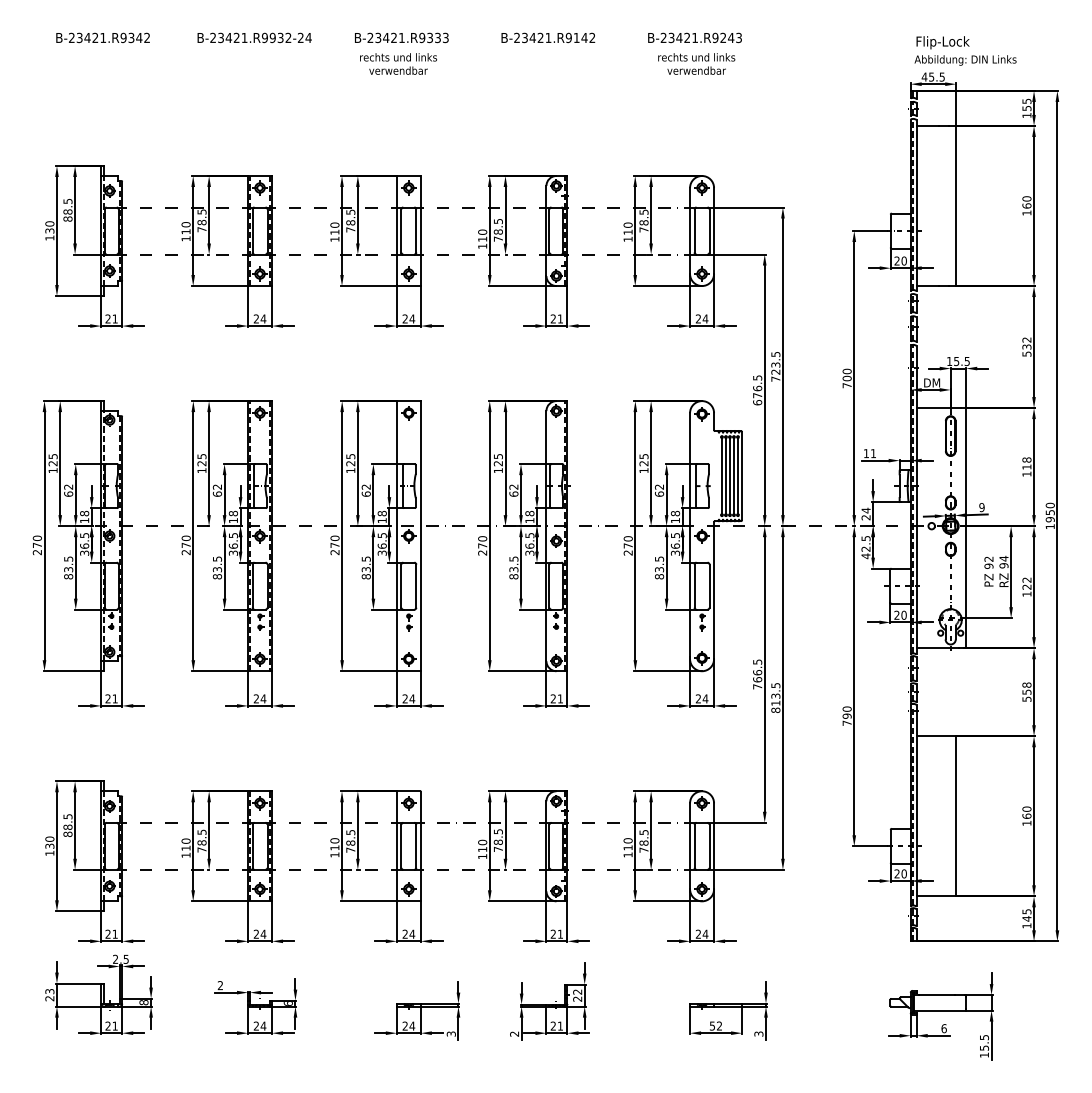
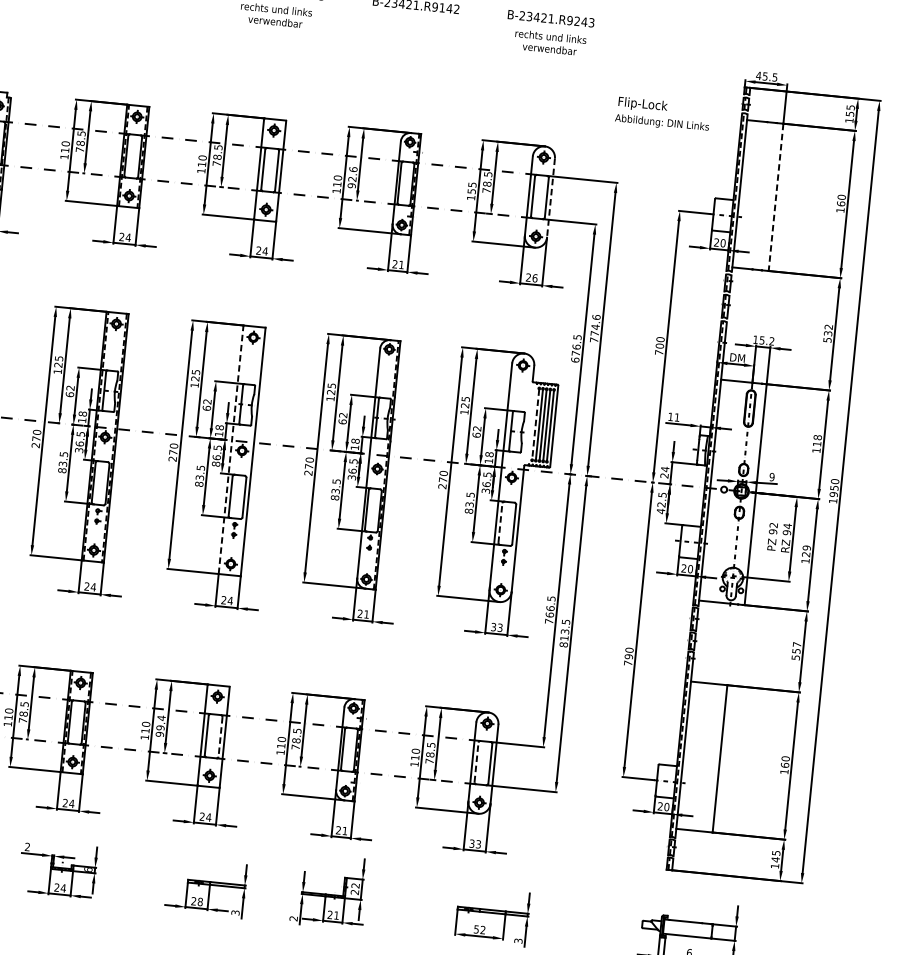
text: (965, 50) -> (662, 114), moved
line: (956, 206) -> (776, 197), solid -> dashed
text: (627, 228) -> (471, 187), 110 -> 155
text: (497, 229) -> (351, 176), 78.5 -> 92.6
line: (714, 232) -> (551, 199), solid -> dashed
text: (705, 318) -> (535, 277), 24 -> 26
text: (966, 361) -> (771, 341), 15.5 -> 15.2
text: (775, 362) -> (595, 324), 723.5 -> 774.6
line: (721, 476) -> (535, 424), solid -> dashed
line: (396, 535) -> (230, 449), solid -> dashed
text: (381, 552) -> (215, 463), 36.5 -> 86.5
text: (1026, 579) -> (806, 547), 122 -> 129
line: (694, 586) -> (500, 523), solid -> dashed
text: (1026, 684) -> (796, 644), 558 -> 557
text: (701, 698) -> (496, 627), 24 -> 33
text: (350, 840) -> (160, 725), 78.5 -> 99.4
line: (416, 846) -> (220, 737), solid -> dashed
line: (694, 846) -> (476, 762), solid -> dashed
text: (702, 933) -> (475, 843), 24 -> 33
text: (411, 1025) -> (199, 901), 24 -> 28

